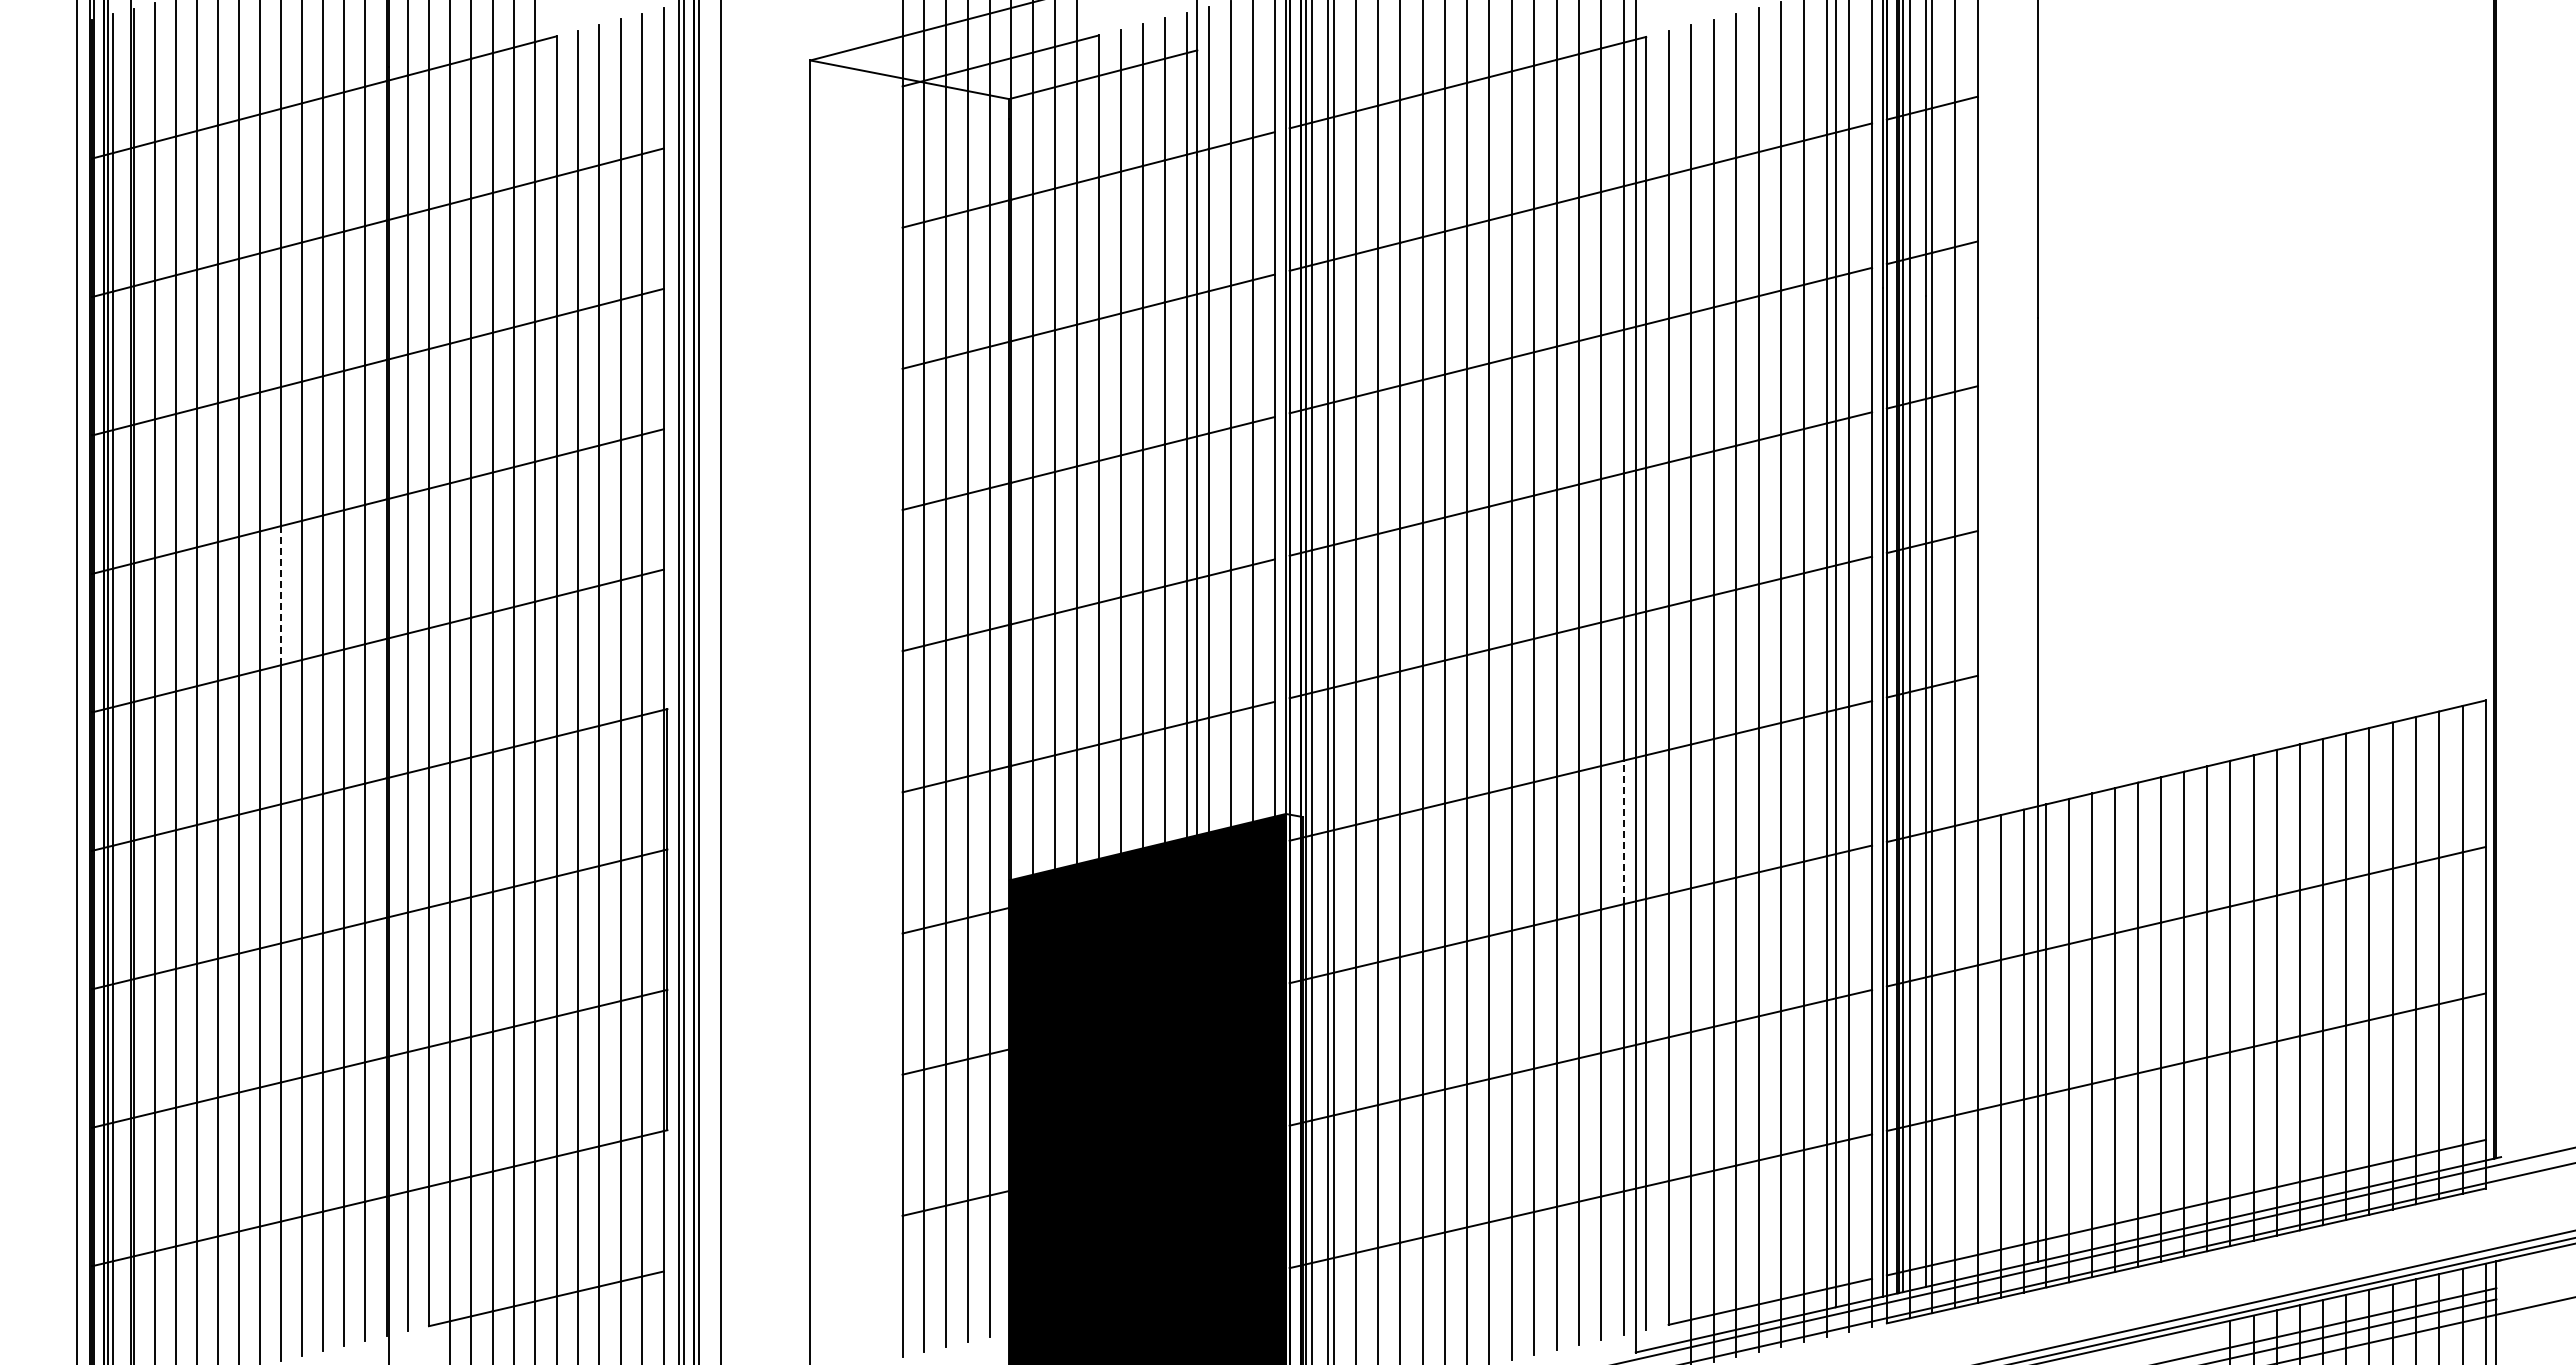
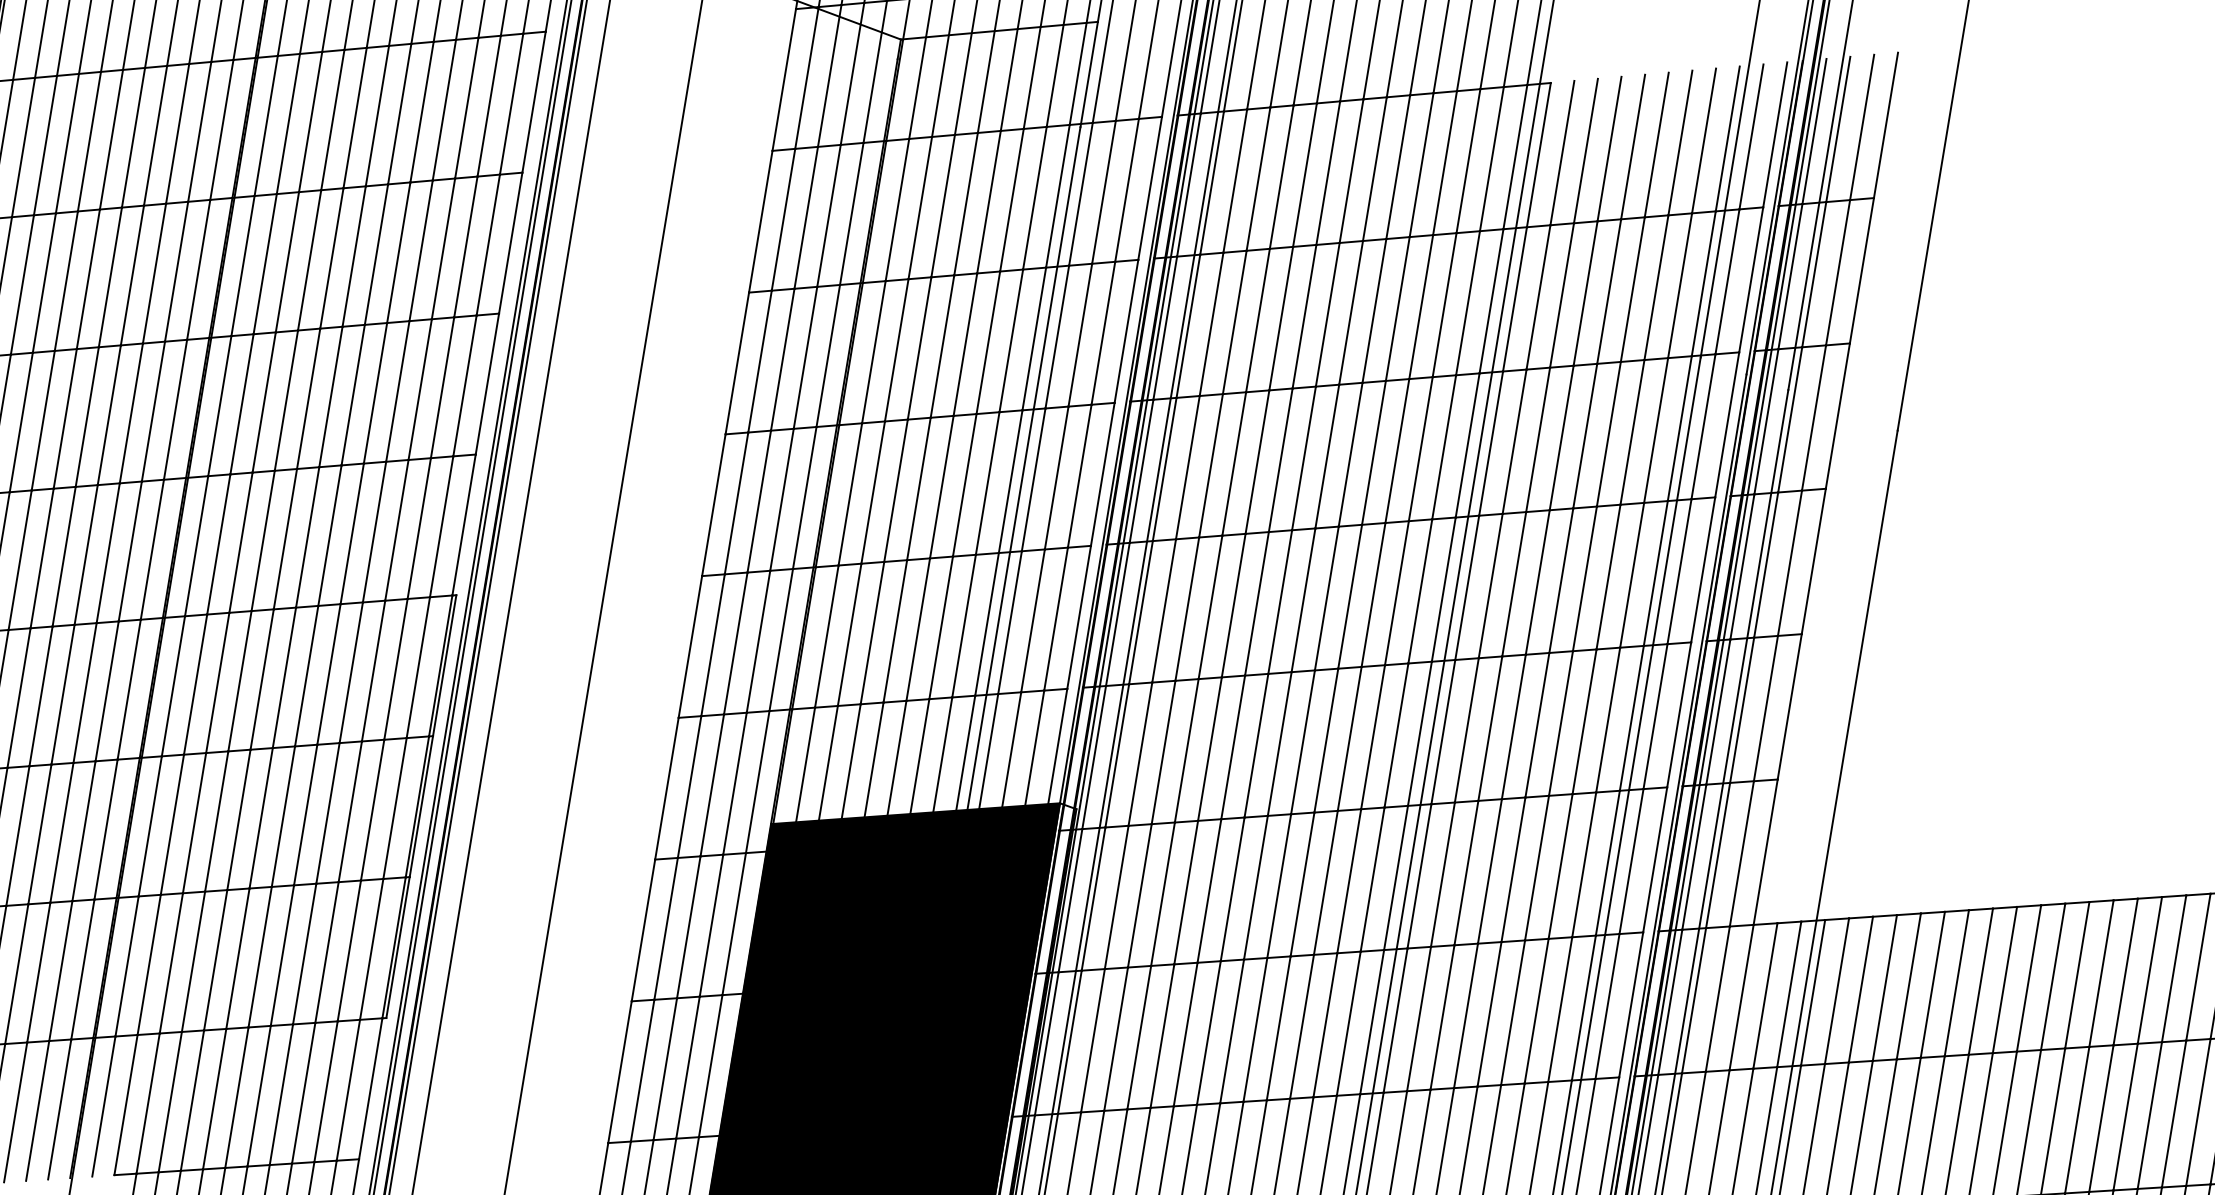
line: (281, 595) -> (87, 416), dashed -> solid
line: (1623, 832) -> (1395, 877), dashed -> solid

